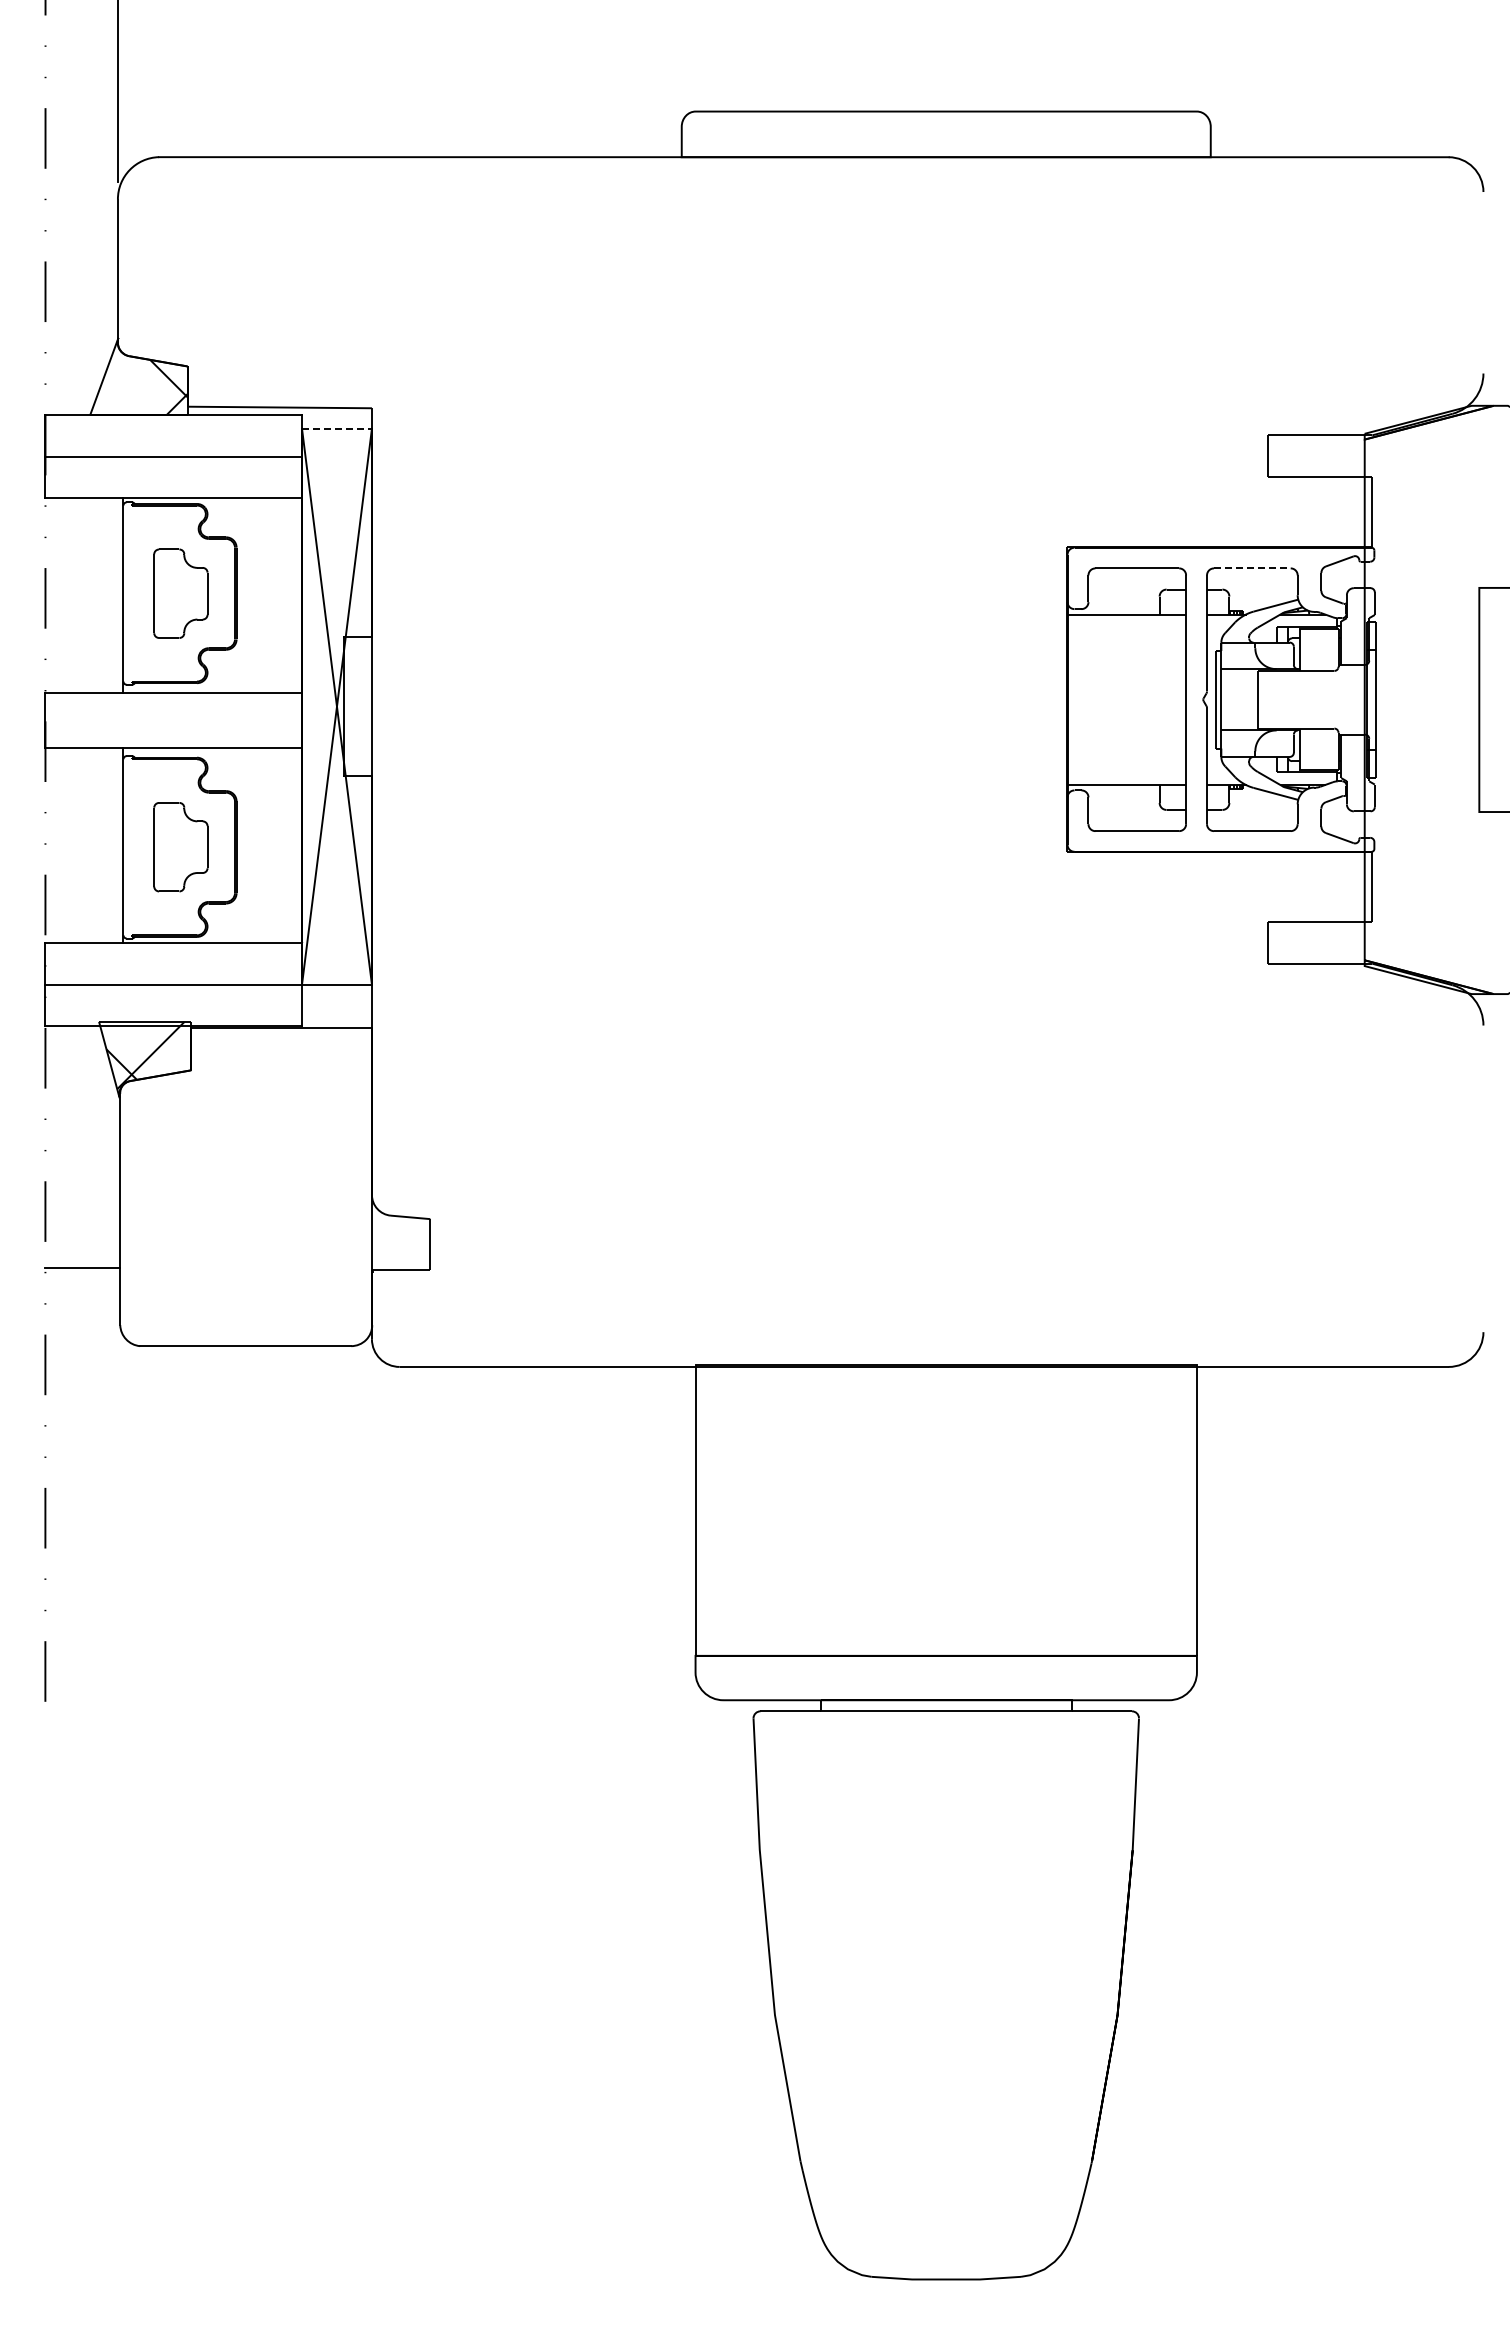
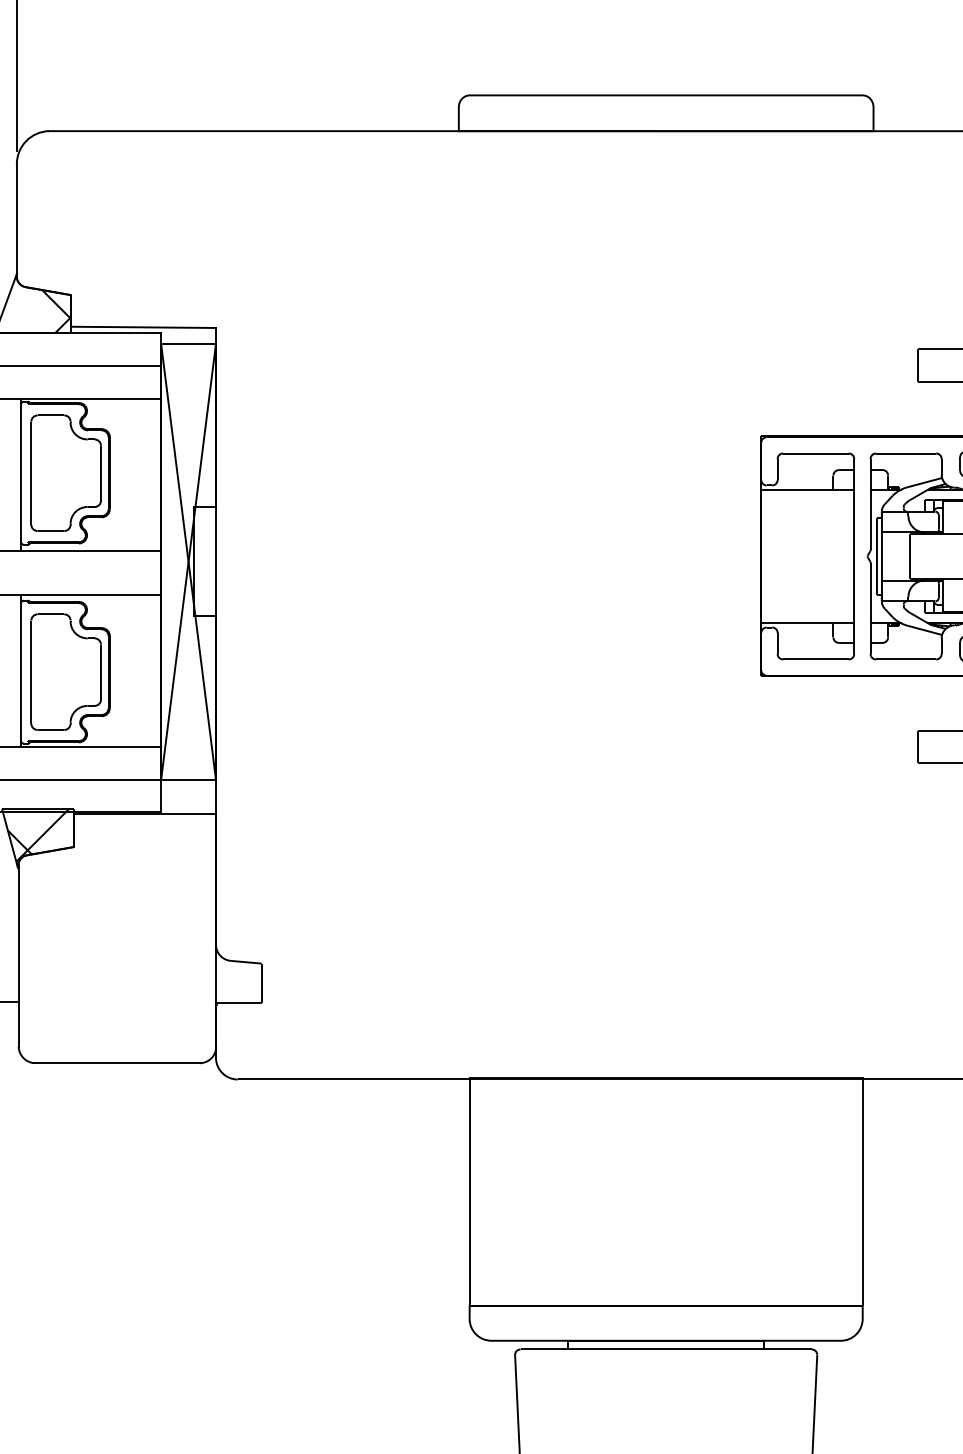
line: (336, 428) -> (188, 343), dashed -> solid
line: (1252, 568) -> (906, 453), dashed -> solid
part: (180, 593) -> (65, 473), size x1.67
part: (180, 846) -> (65, 671), size x1.67

